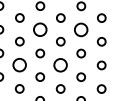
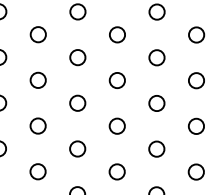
circle: (40, 29) -> (78, 56), size x0.62
circle: (81, 29) -> (157, 56), size x0.62
circle: (19, 65) -> (37, 126), size x0.62
circle: (60, 65) -> (116, 126), size x0.62

